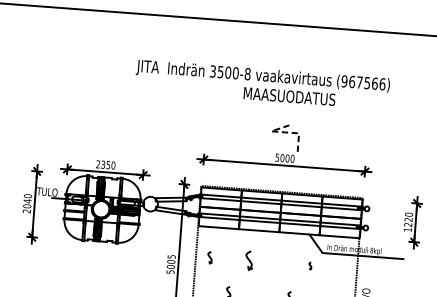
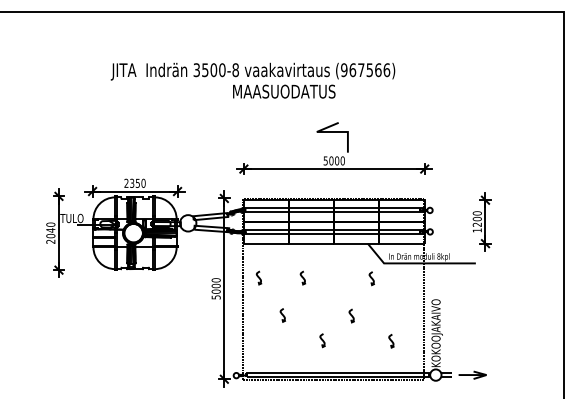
text: (262, 84) -> (252, 80), moved
line: (283, 132) -> (330, 132), dashed -> solid
text: (408, 219) -> (477, 218), 1220 -> 1200
text: (171, 256) -> (215, 280), 5005 -> 5000
part: (248, 260) -> (302, 277), size x0.62
part: (310, 265) -> (371, 278), size x1.67

